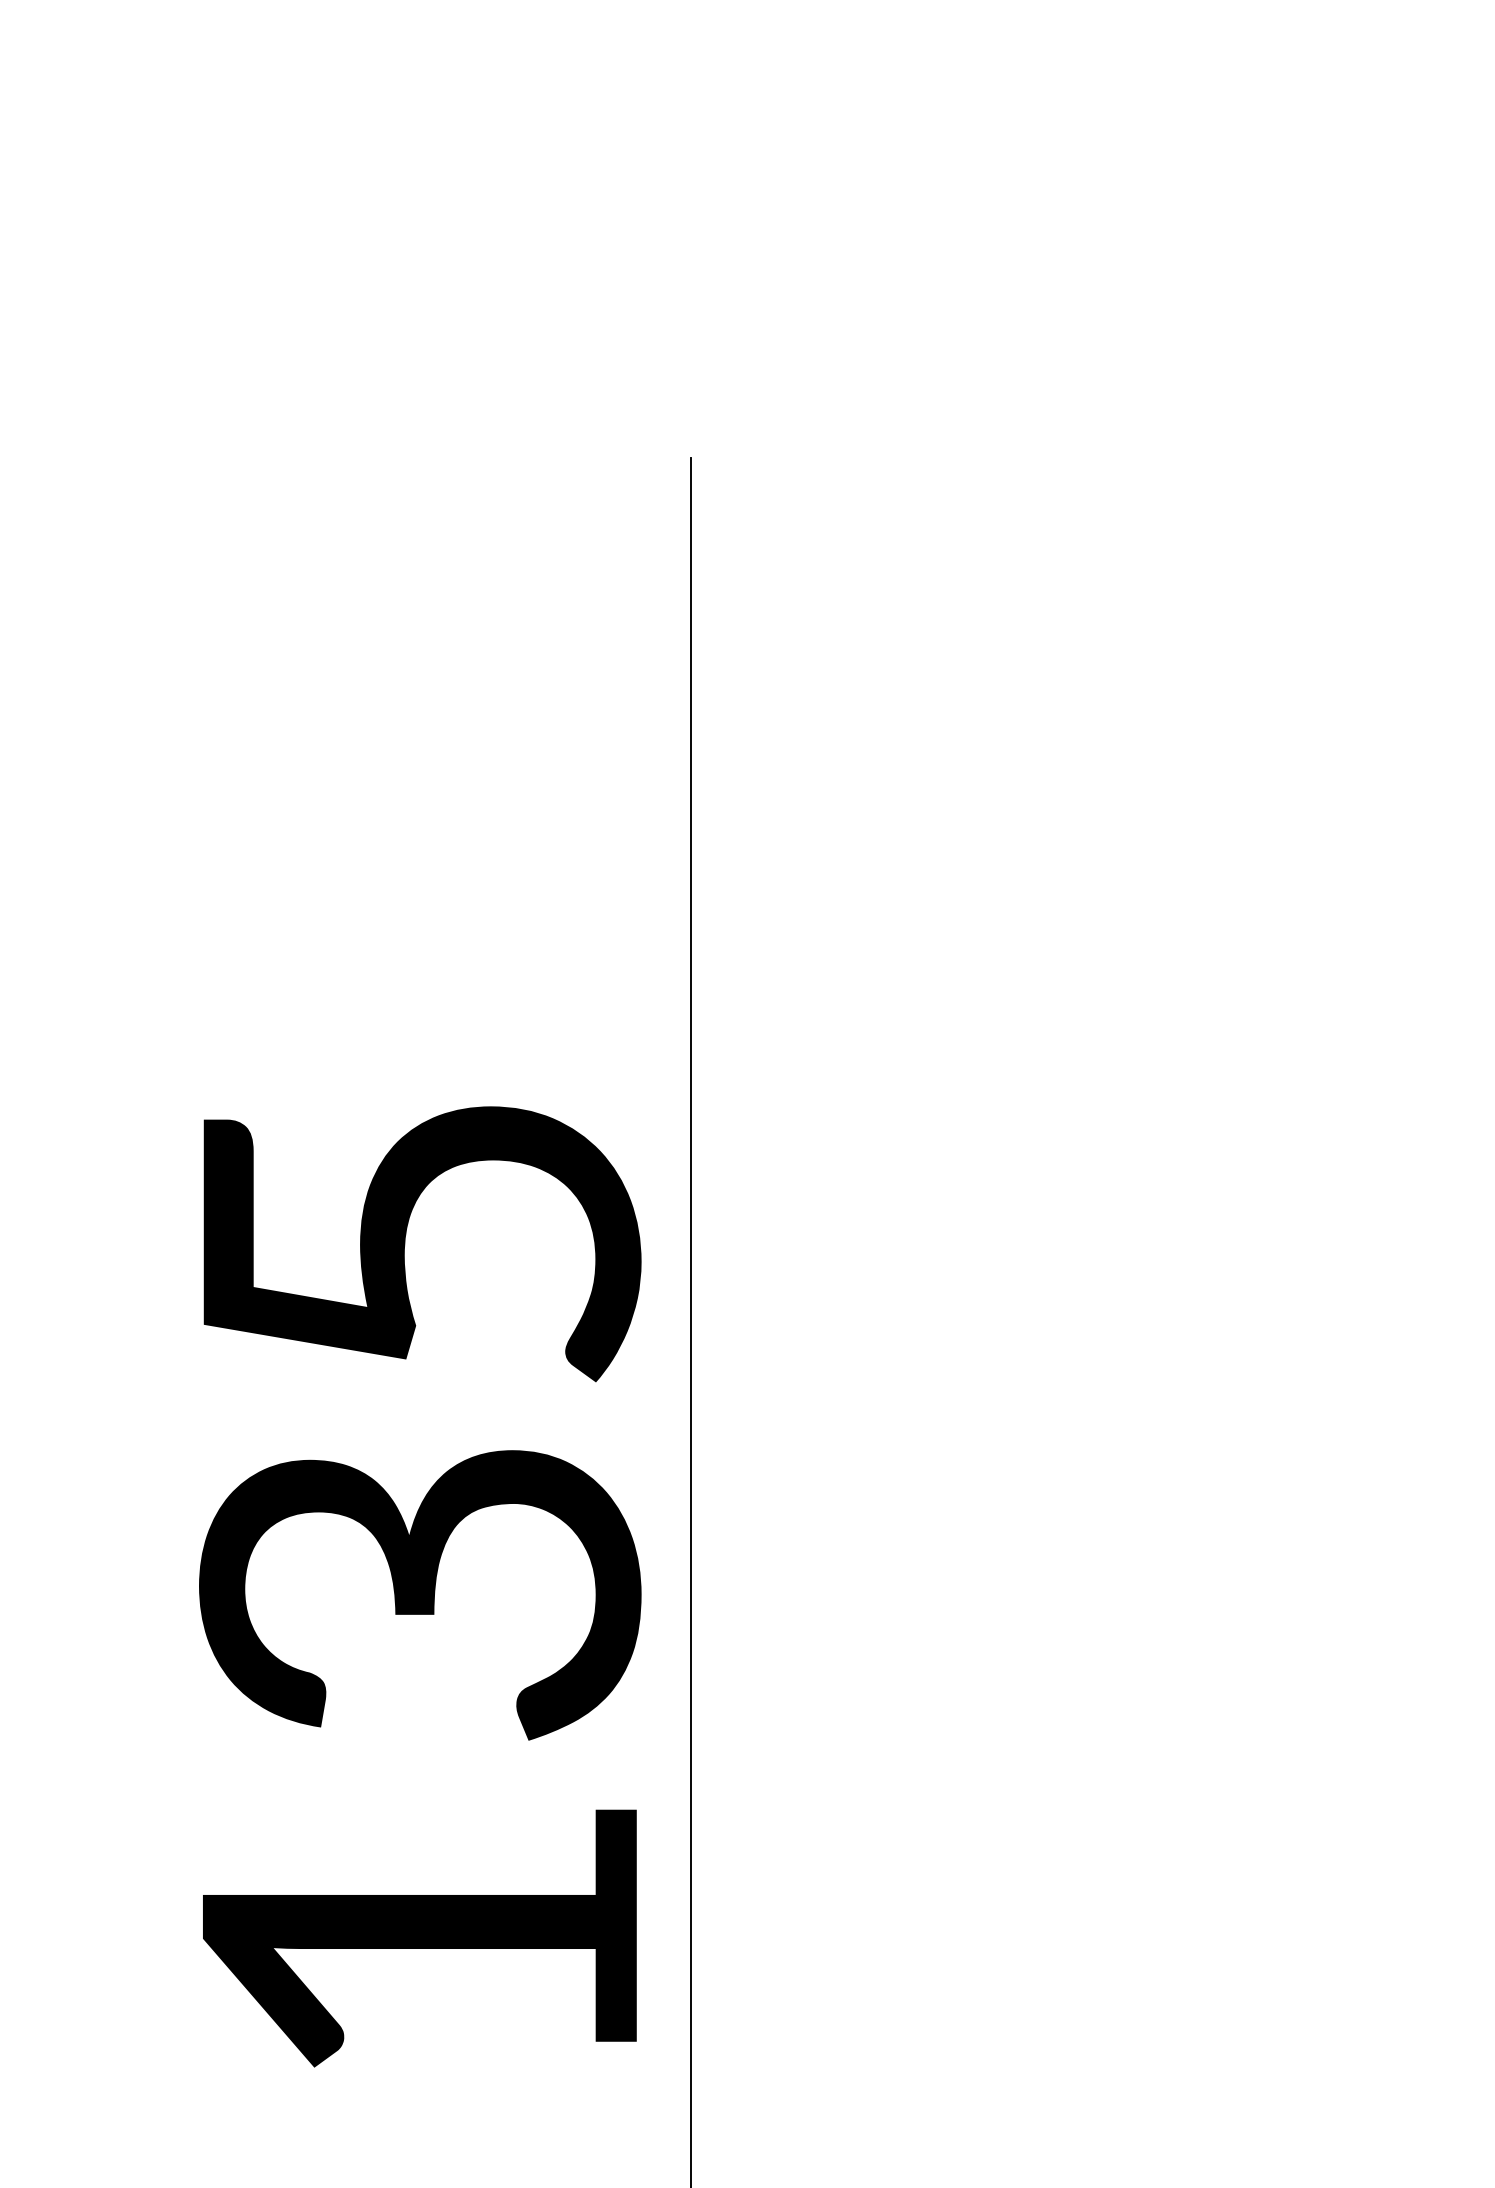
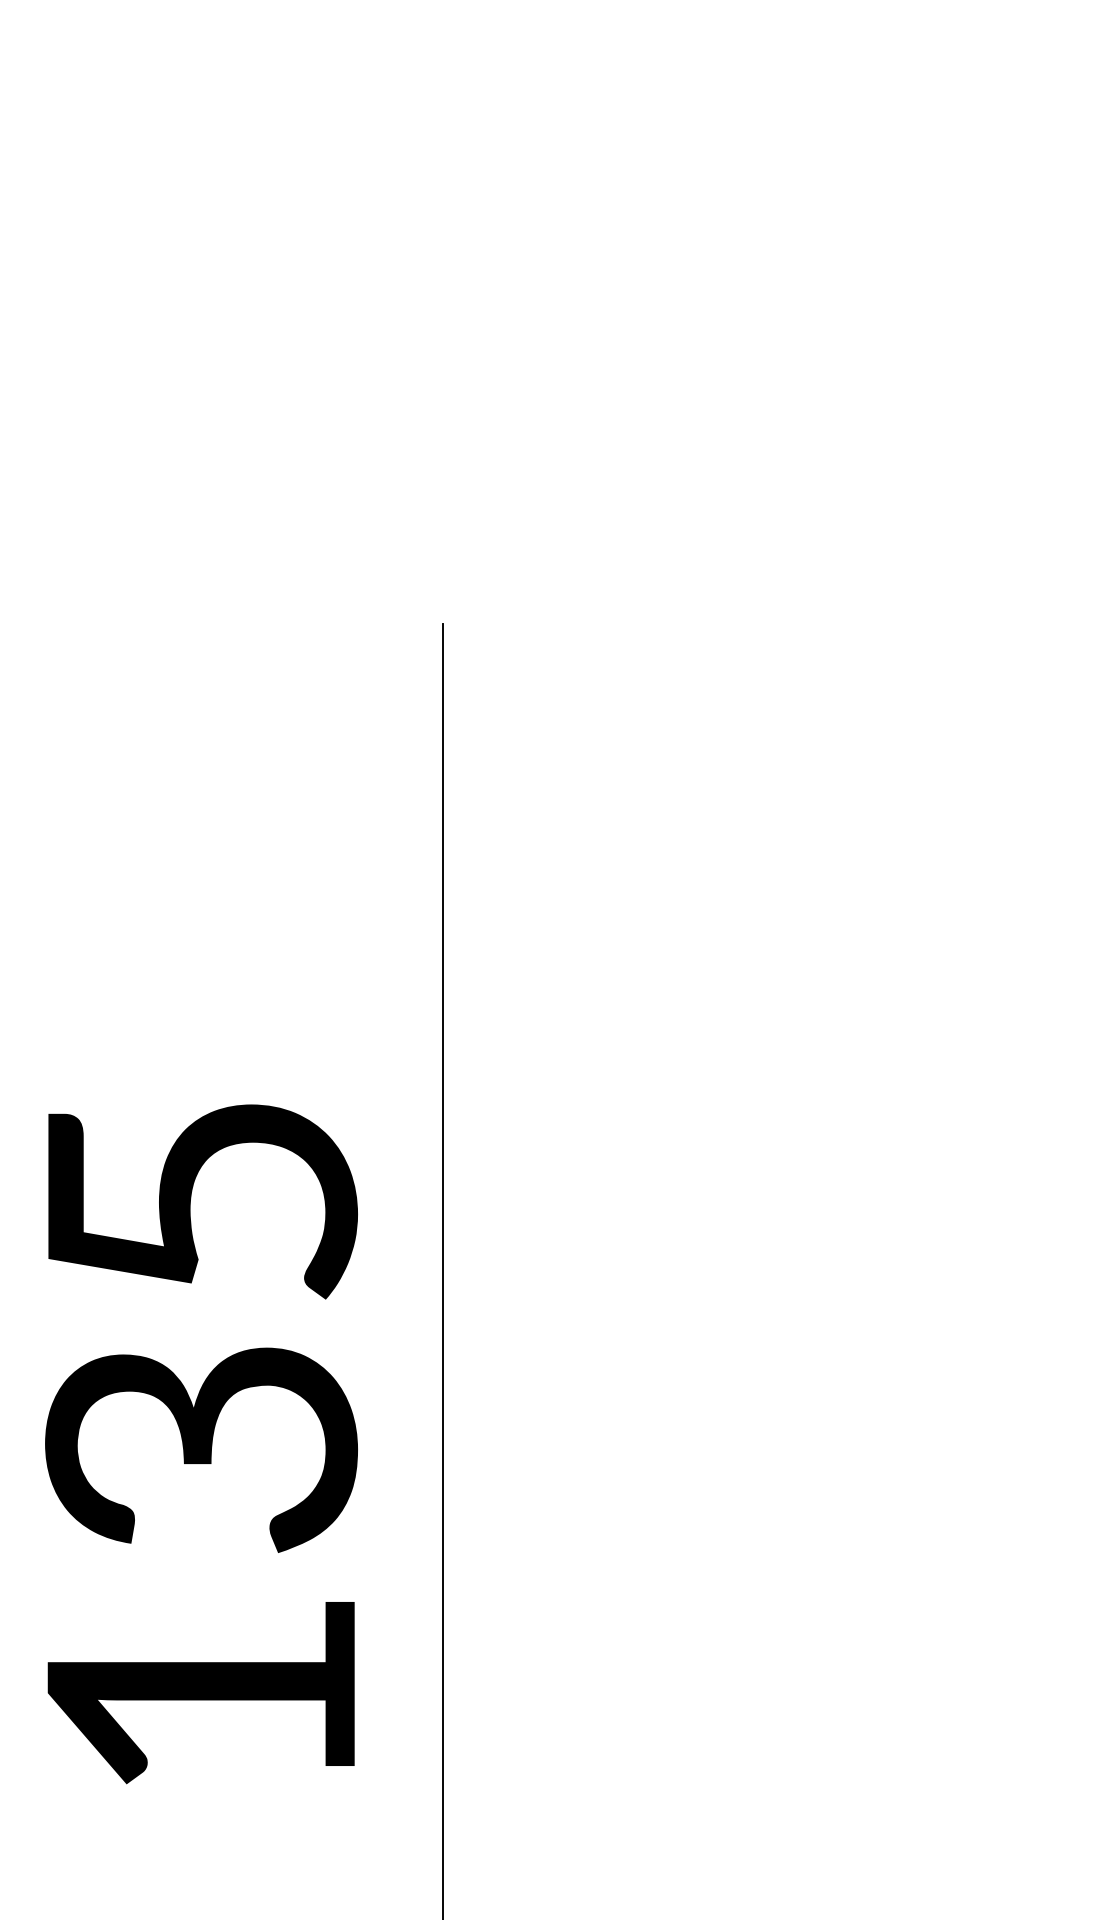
text: (420, 1587) -> (201, 1444), moved

